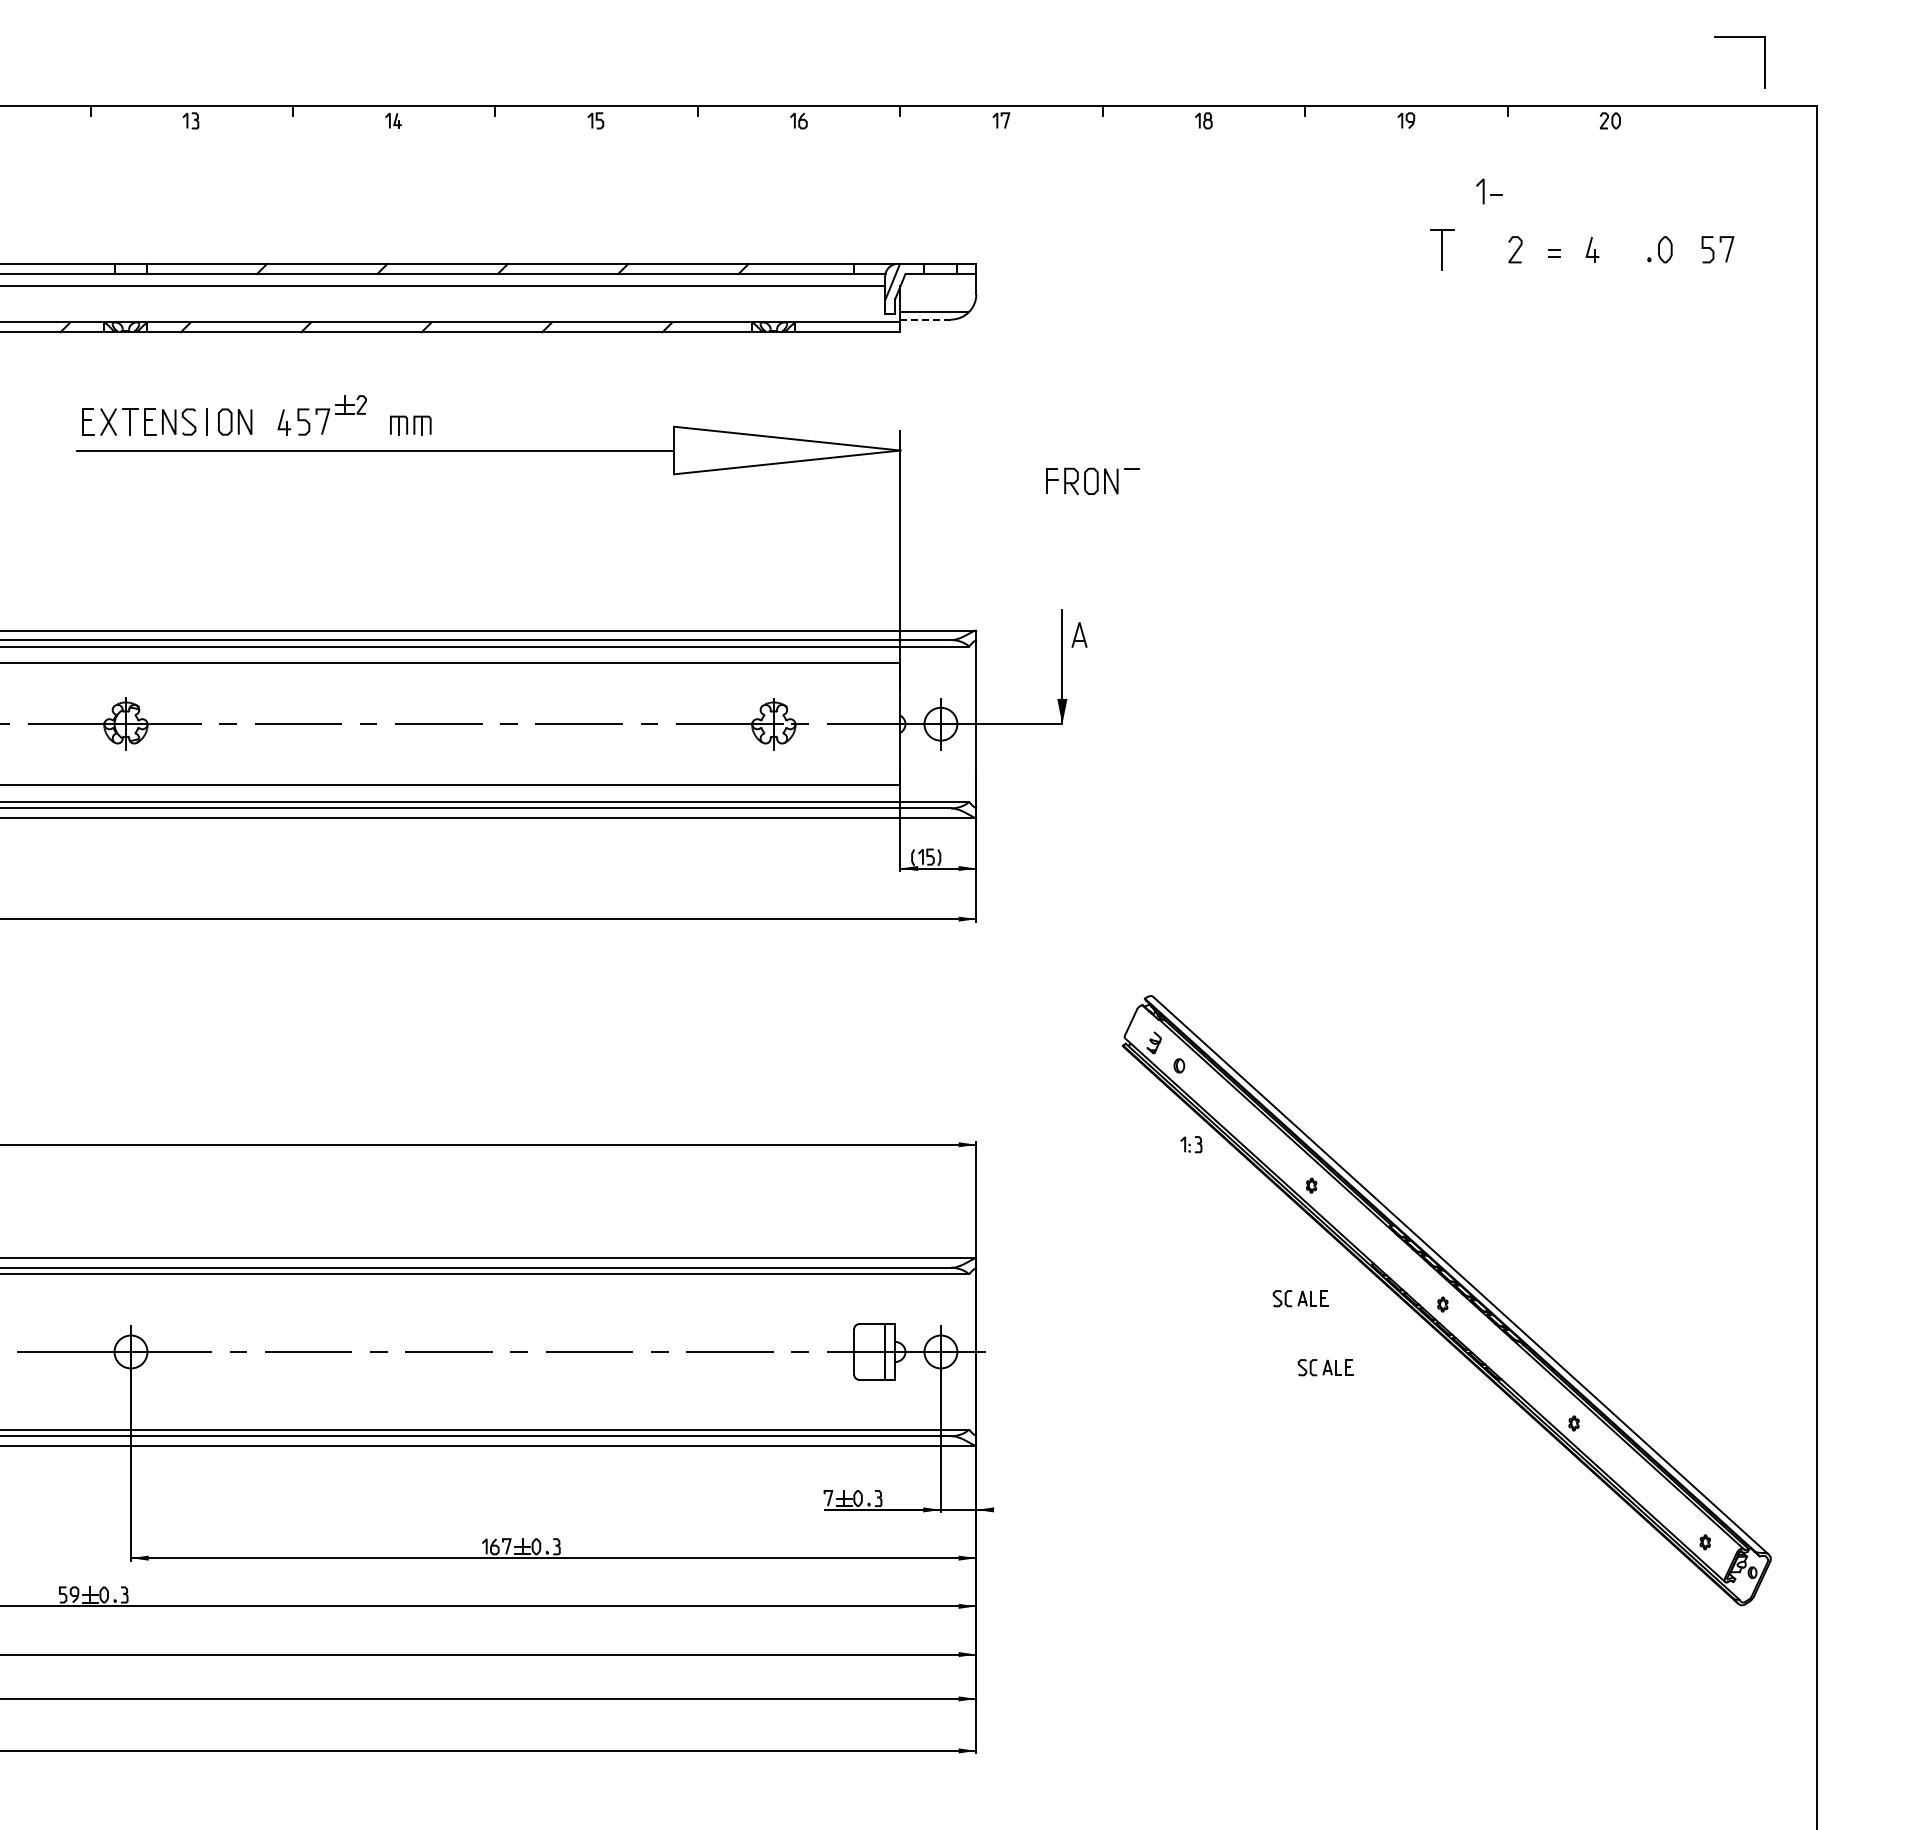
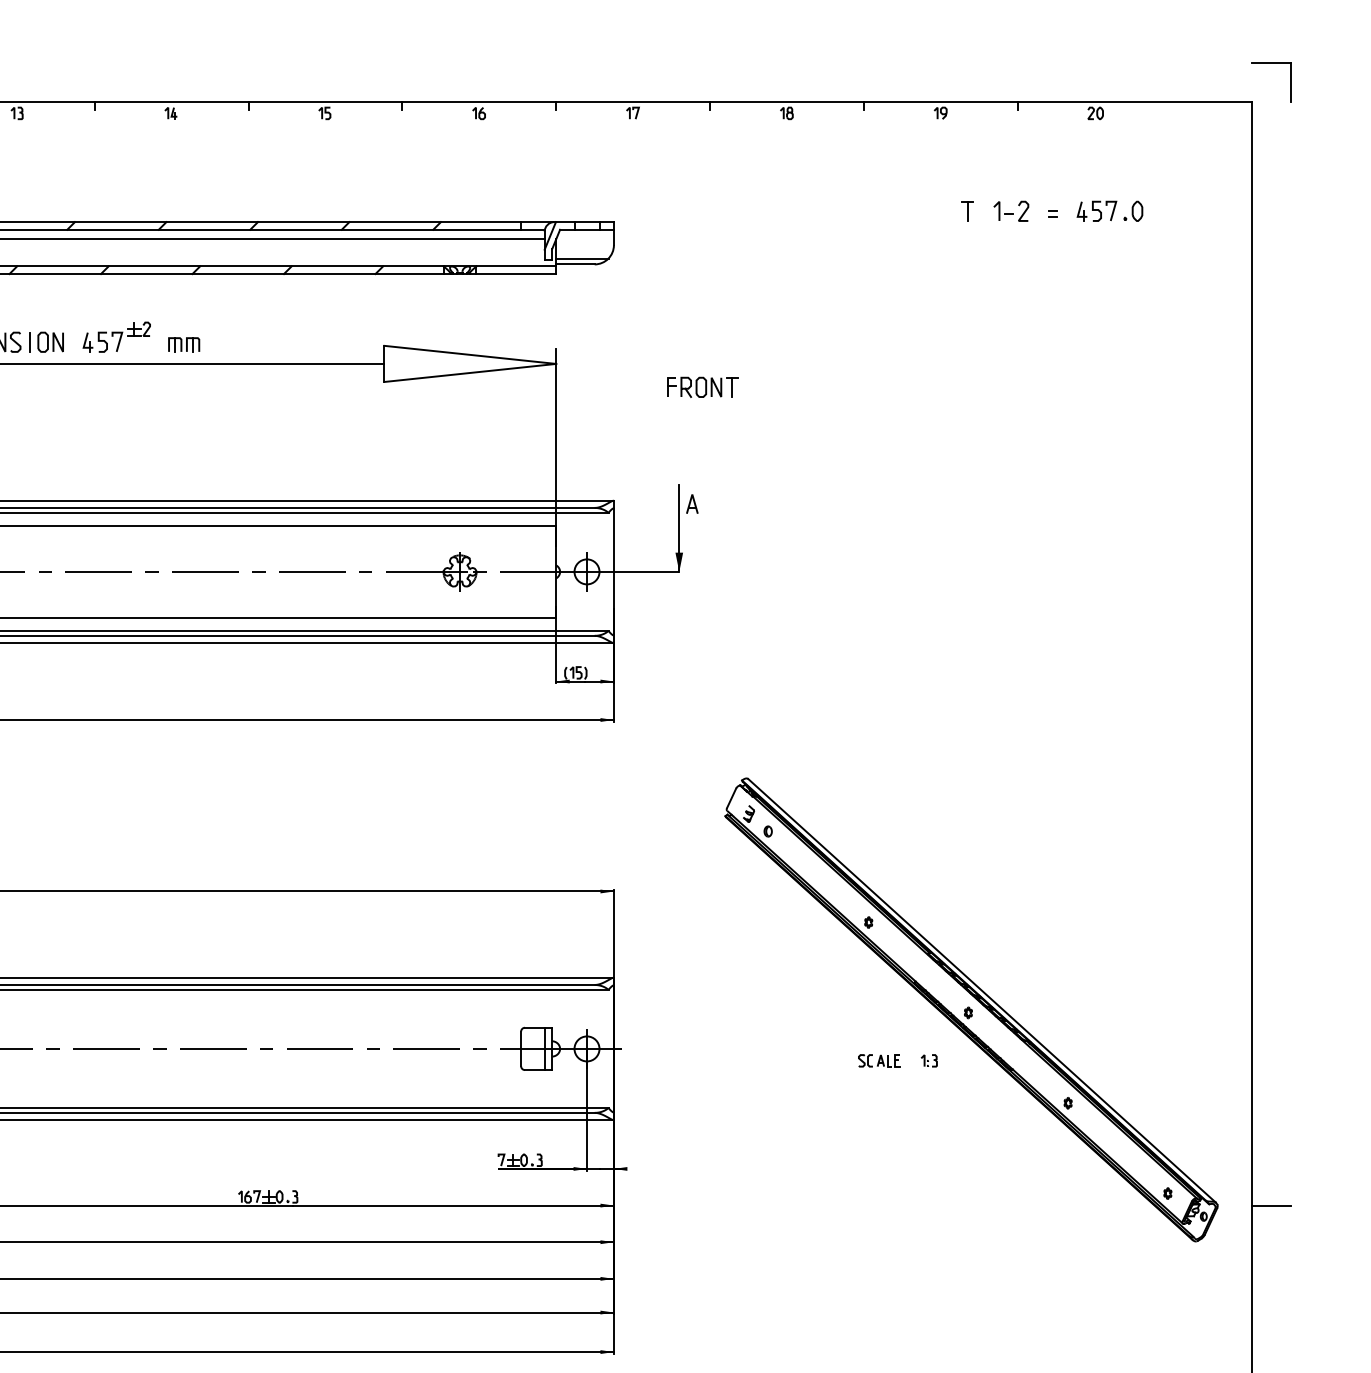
part: (1739, 37) -> (1271, 63), moved
part: (1489, 191) -> (1003, 211), moved
part: (1441, 249) -> (967, 211), size x0.62
part: (1717, 249) -> (1104, 211), moved
line: (925, 319) -> (575, 264), dashed -> solid
line: (1132, 481) -> (732, 387), added
part: (1191, 1144) -> (929, 1060), moved
part: (1300, 1298) -> (860, 1008), removed
line: (1841, 1558) -> (1271, 1205), added

